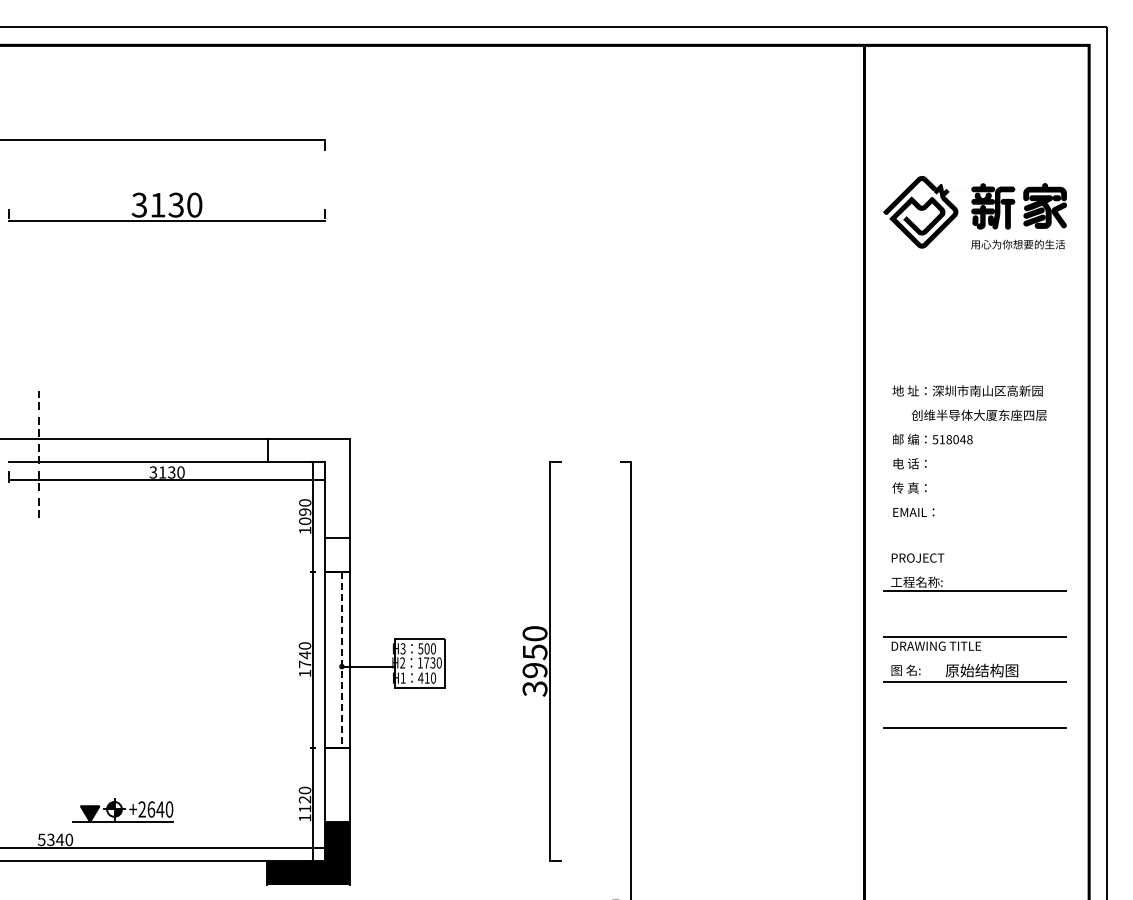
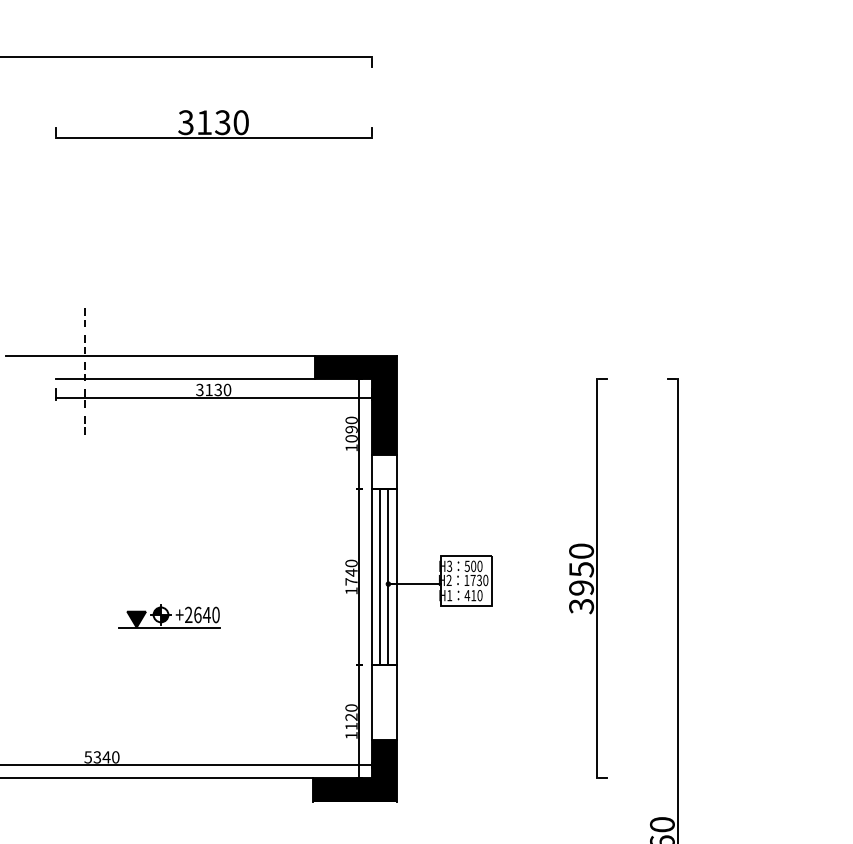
fill: (309, 487) -> (356, 405), added
line: (333, 659) -> (380, 577), added
line: (341, 659) -> (388, 577), dashed -> solid
part: (122, 810) -> (169, 616), moved

